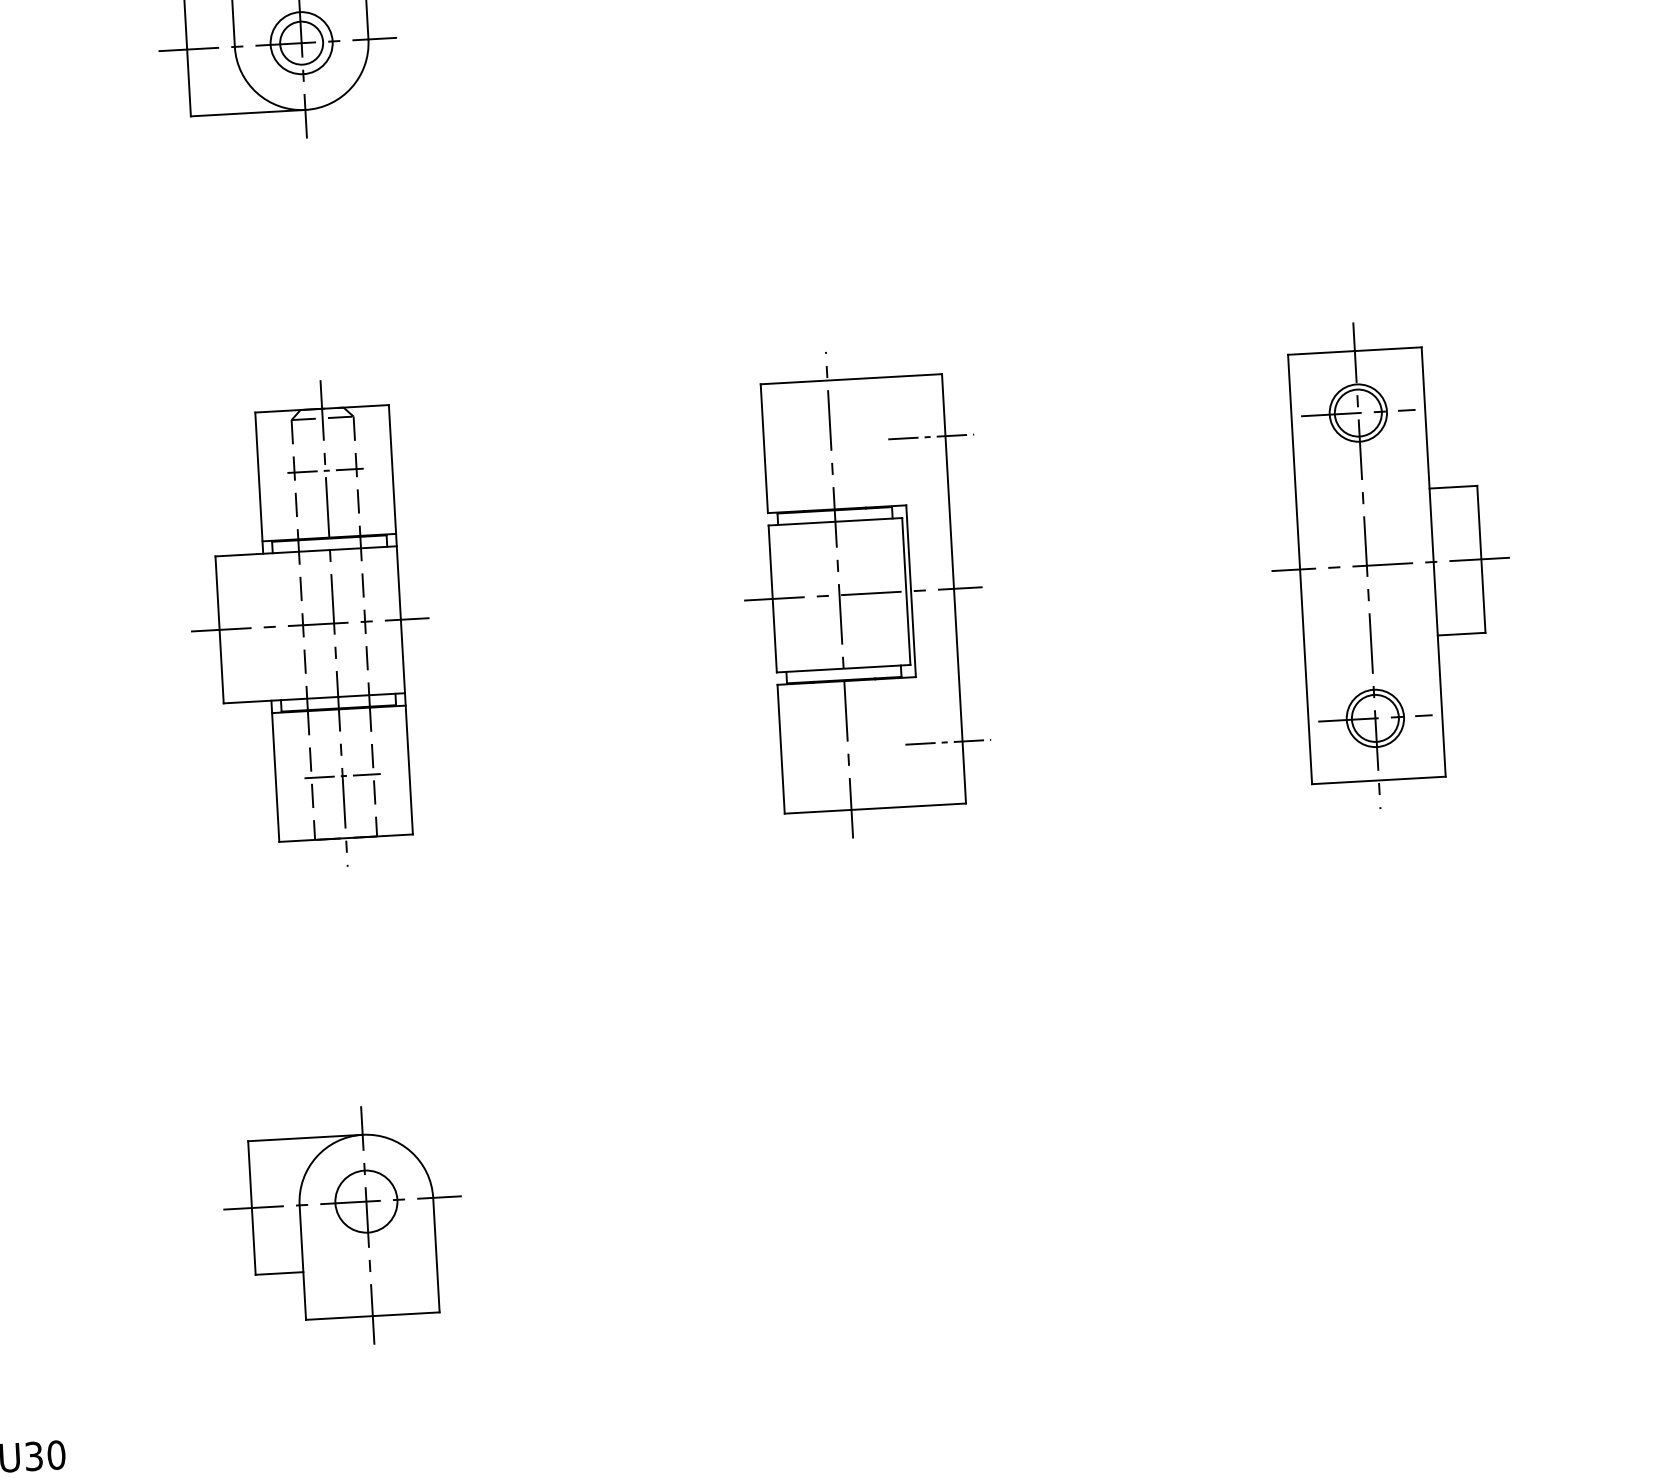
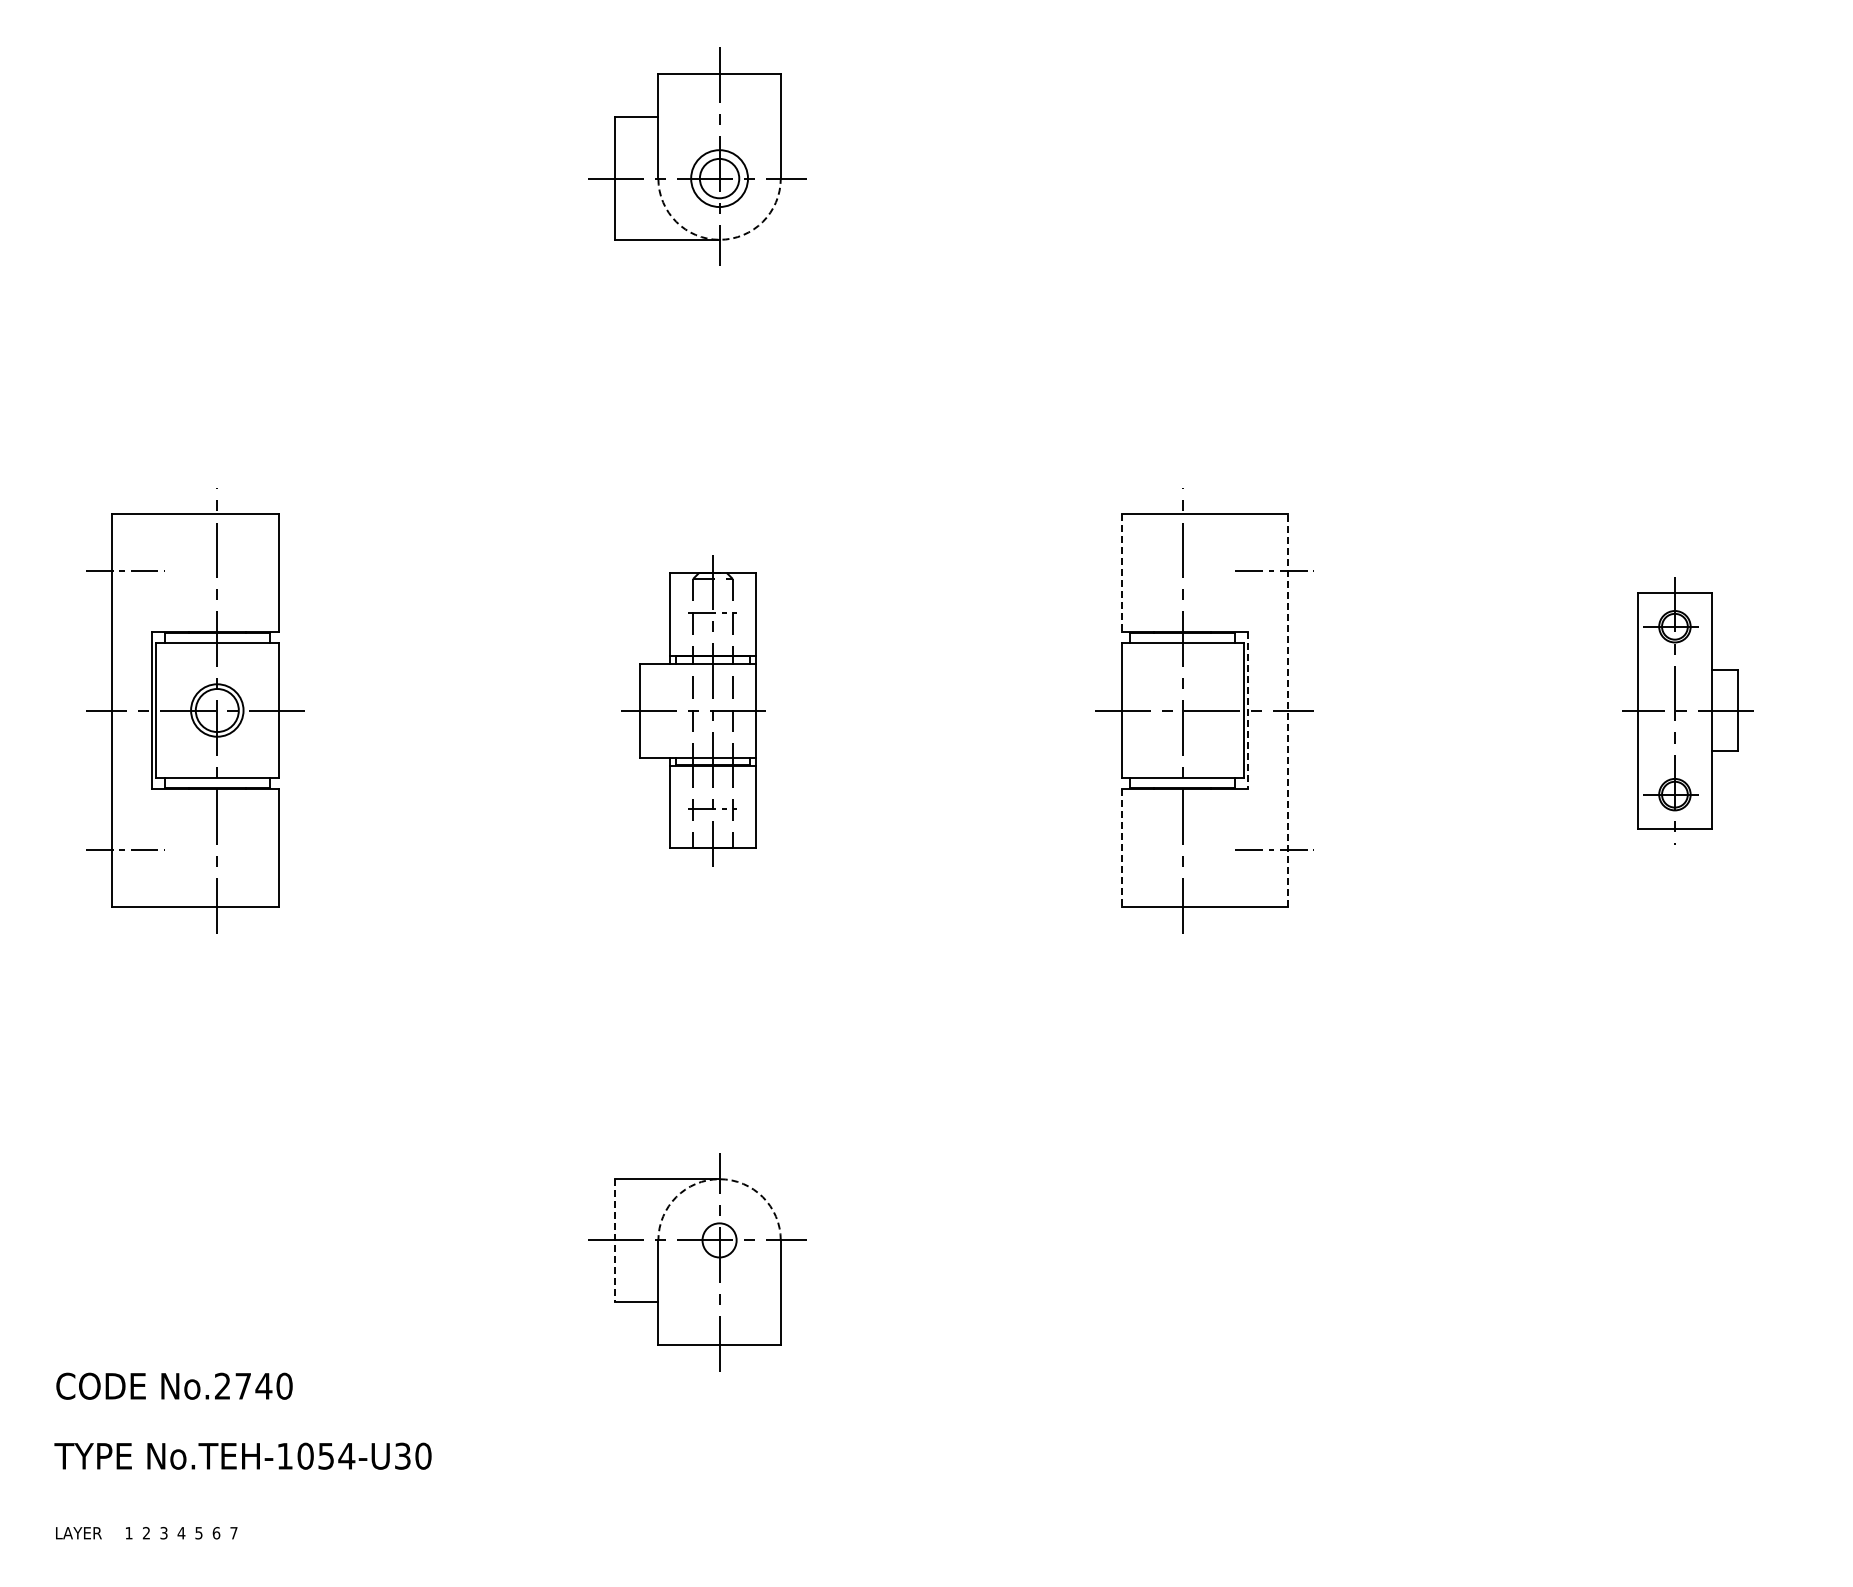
arc: (305, 109) -> (719, 239), solid -> dashed
line: (764, 449) -> (1121, 573), solid -> dashed
part: (1390, 564) -> (1687, 710), size x0.6
line: (953, 588) -> (1287, 710), solid -> dashed
line: (911, 591) -> (1248, 710), solid -> dashed
part: (310, 624) -> (697, 710), size x0.7
line: (781, 749) -> (1121, 848), solid -> dashed
arc: (362, 1135) -> (719, 1179), solid -> dashed
circle: (366, 1201) -> (719, 1240), size x0.6
line: (251, 1208) -> (614, 1240), solid -> dashed

